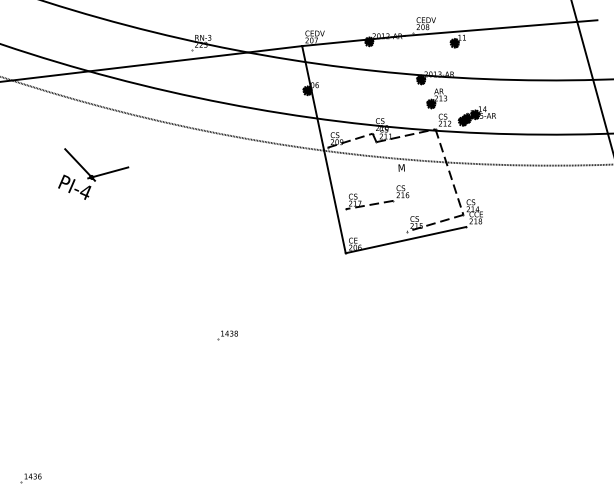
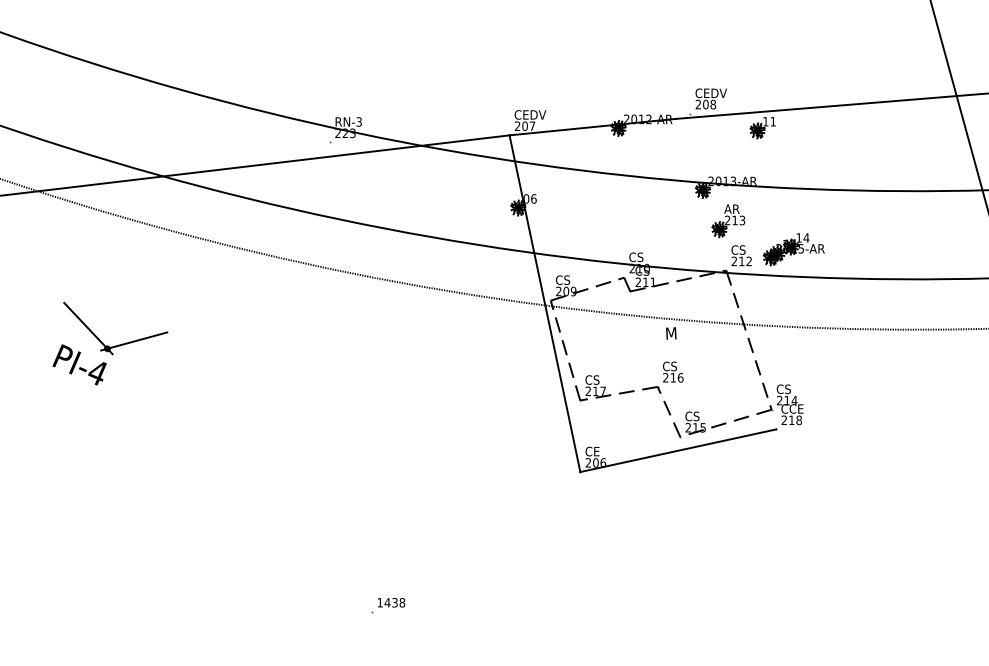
part: (93, 173) -> (110, 342), moved
line: (336, 178) -> (565, 350), added
line: (400, 215) -> (669, 410), added

